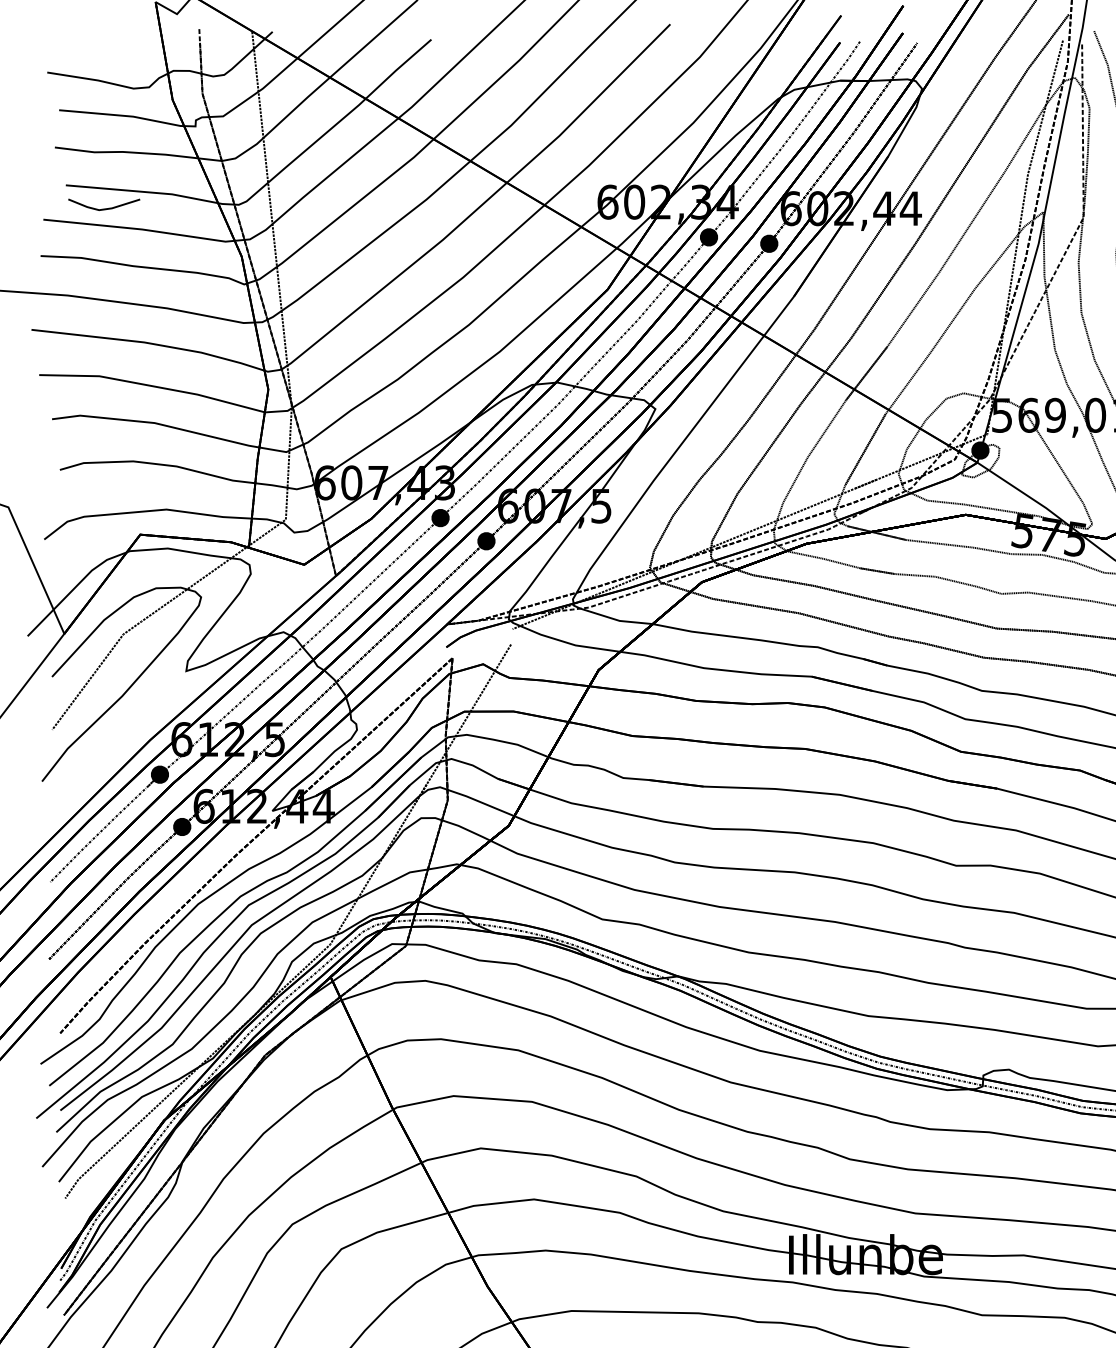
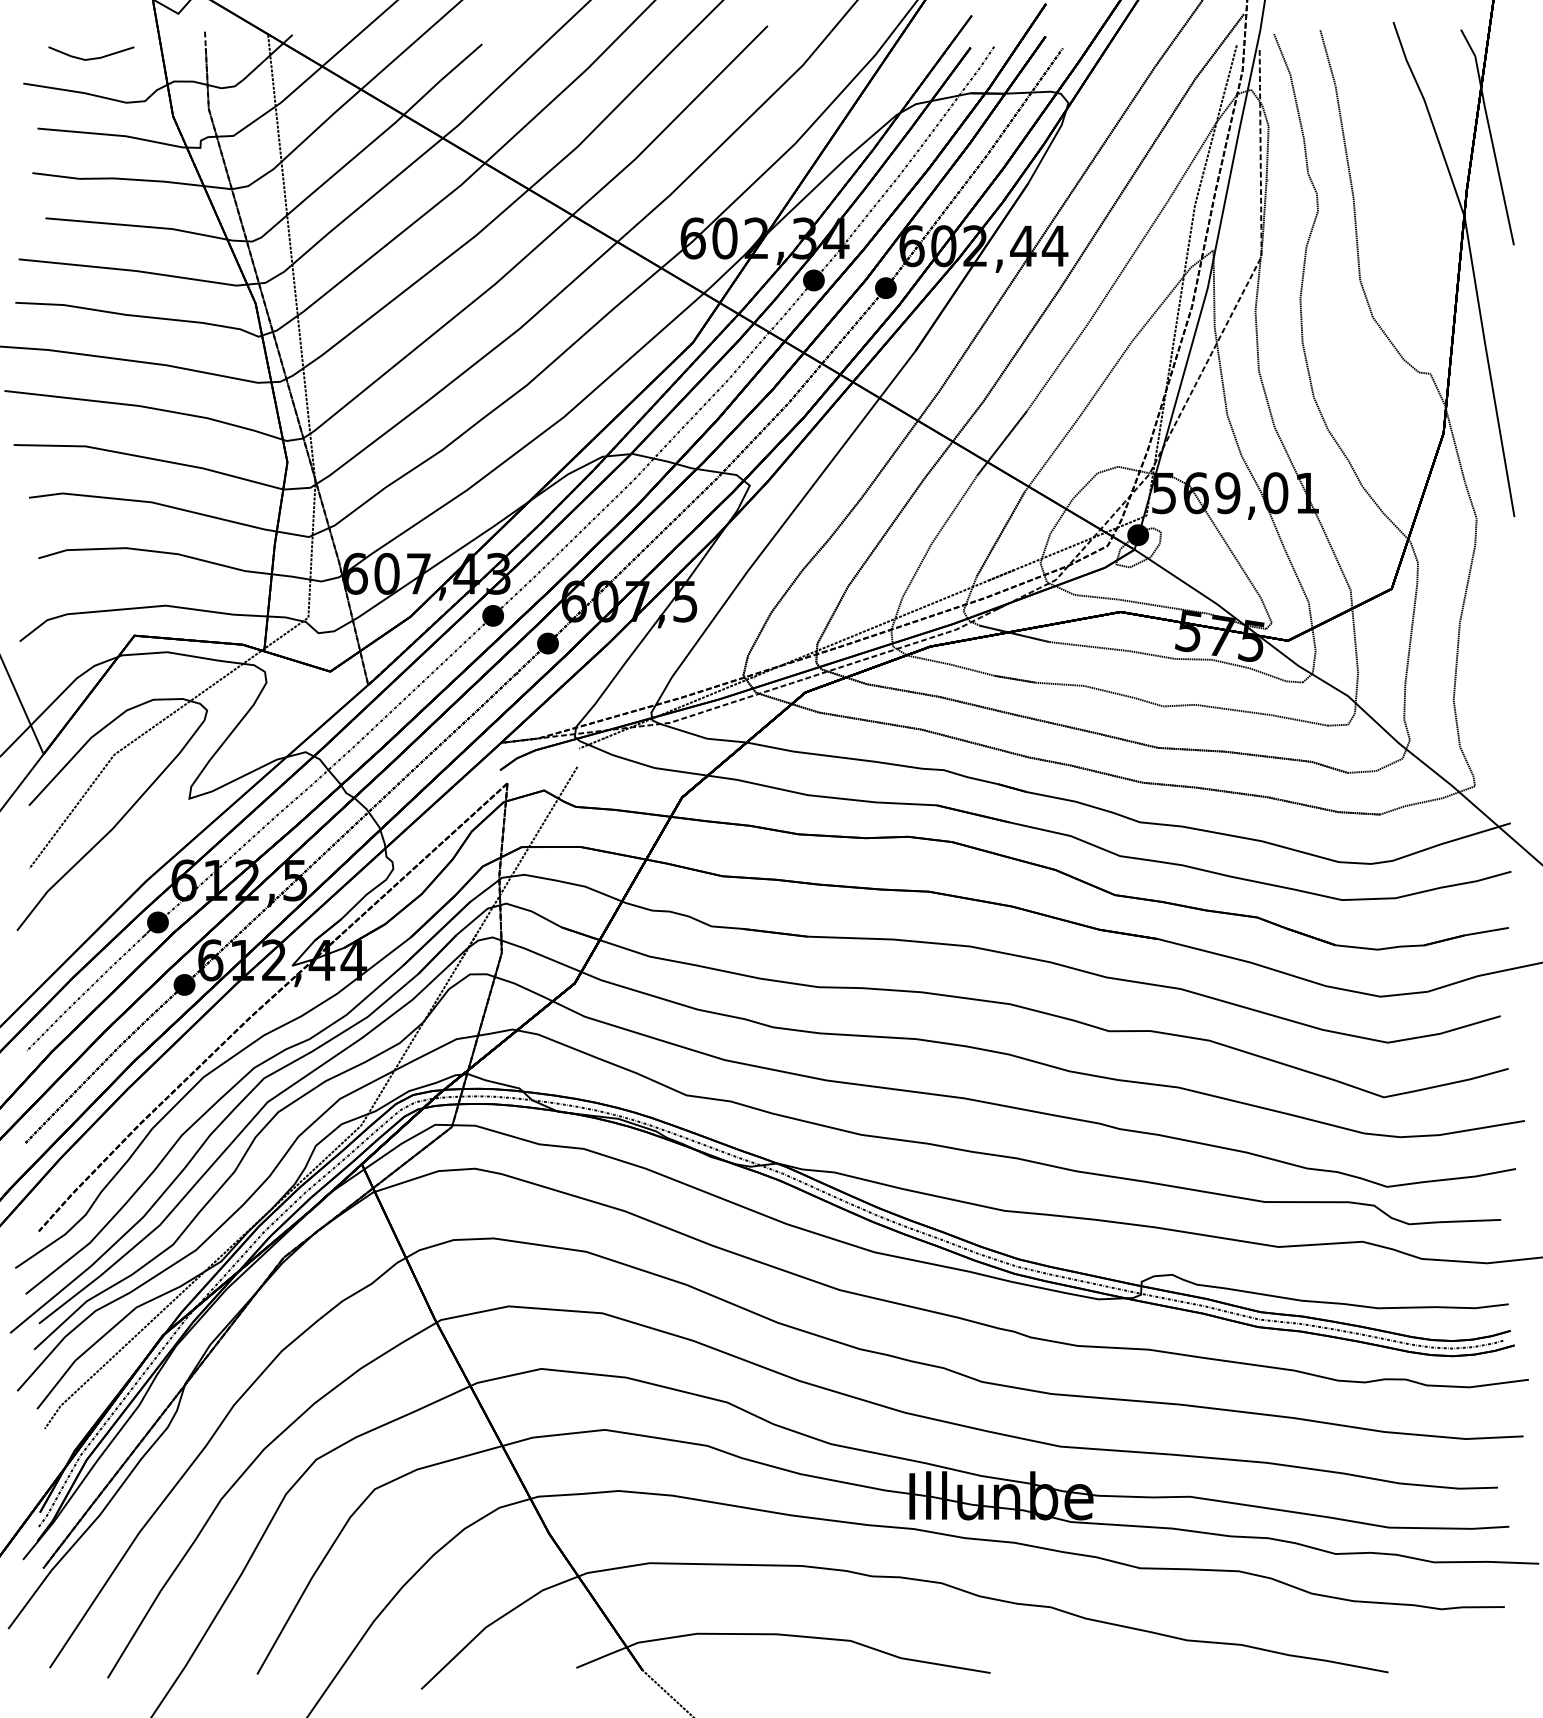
line: (106, 208) -> (93, 57), moved

